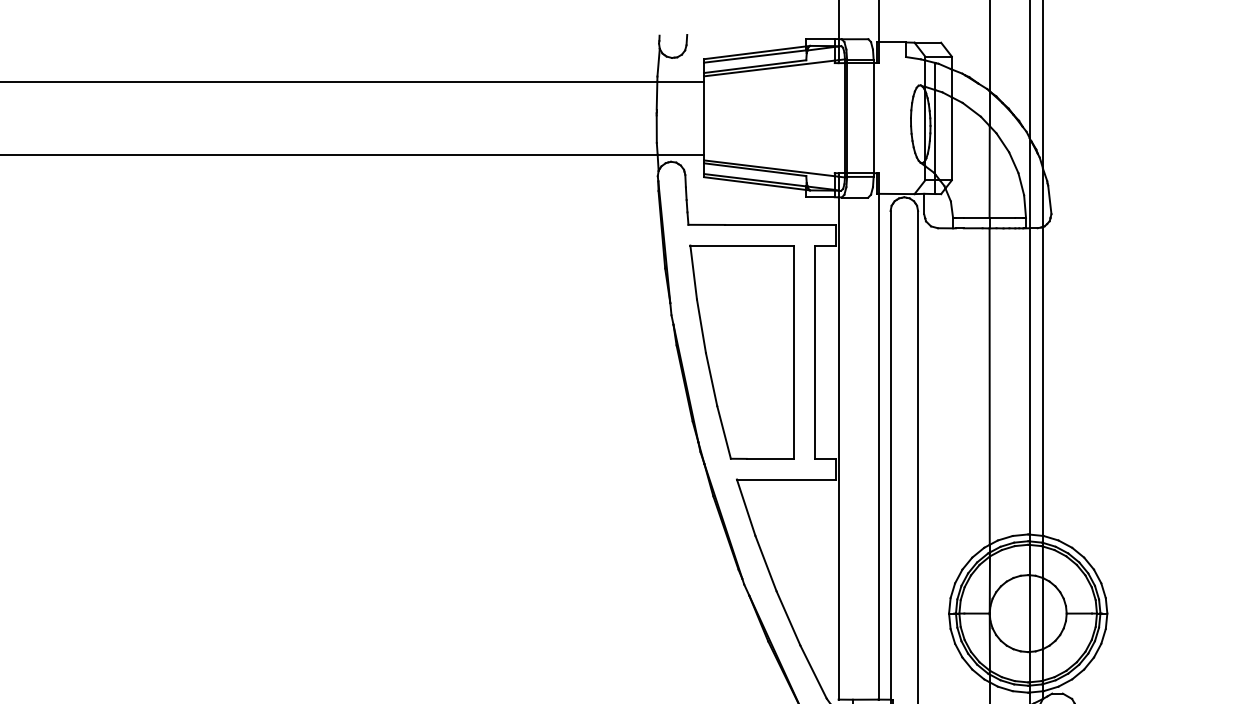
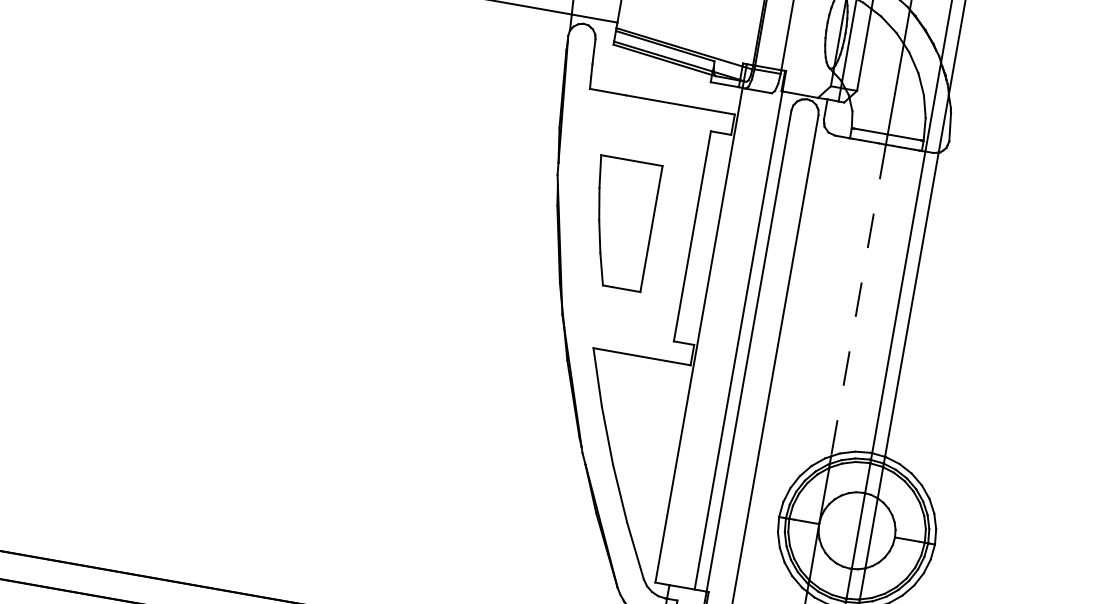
part: (741, 351) -> (620, 222), size x0.6
line: (989, 387) -> (858, 301), solid -> dashed

